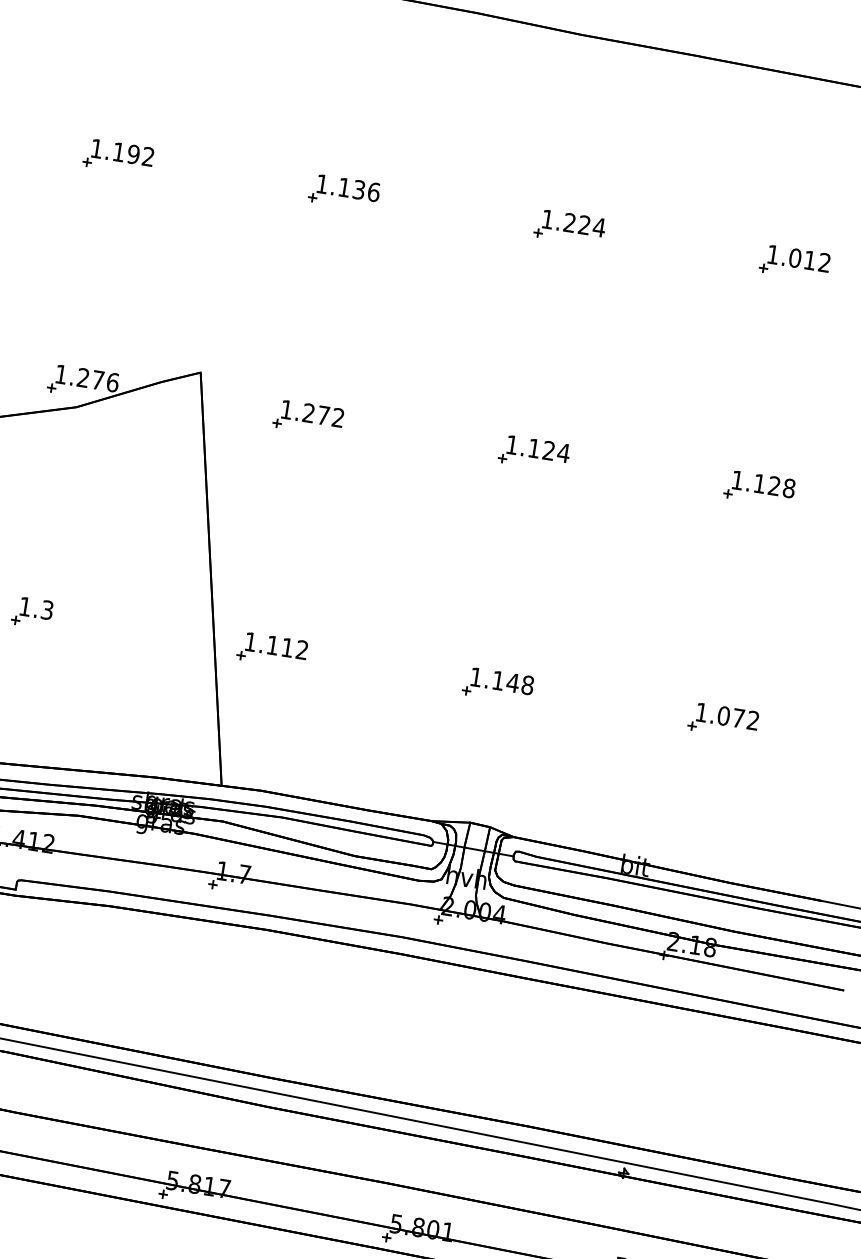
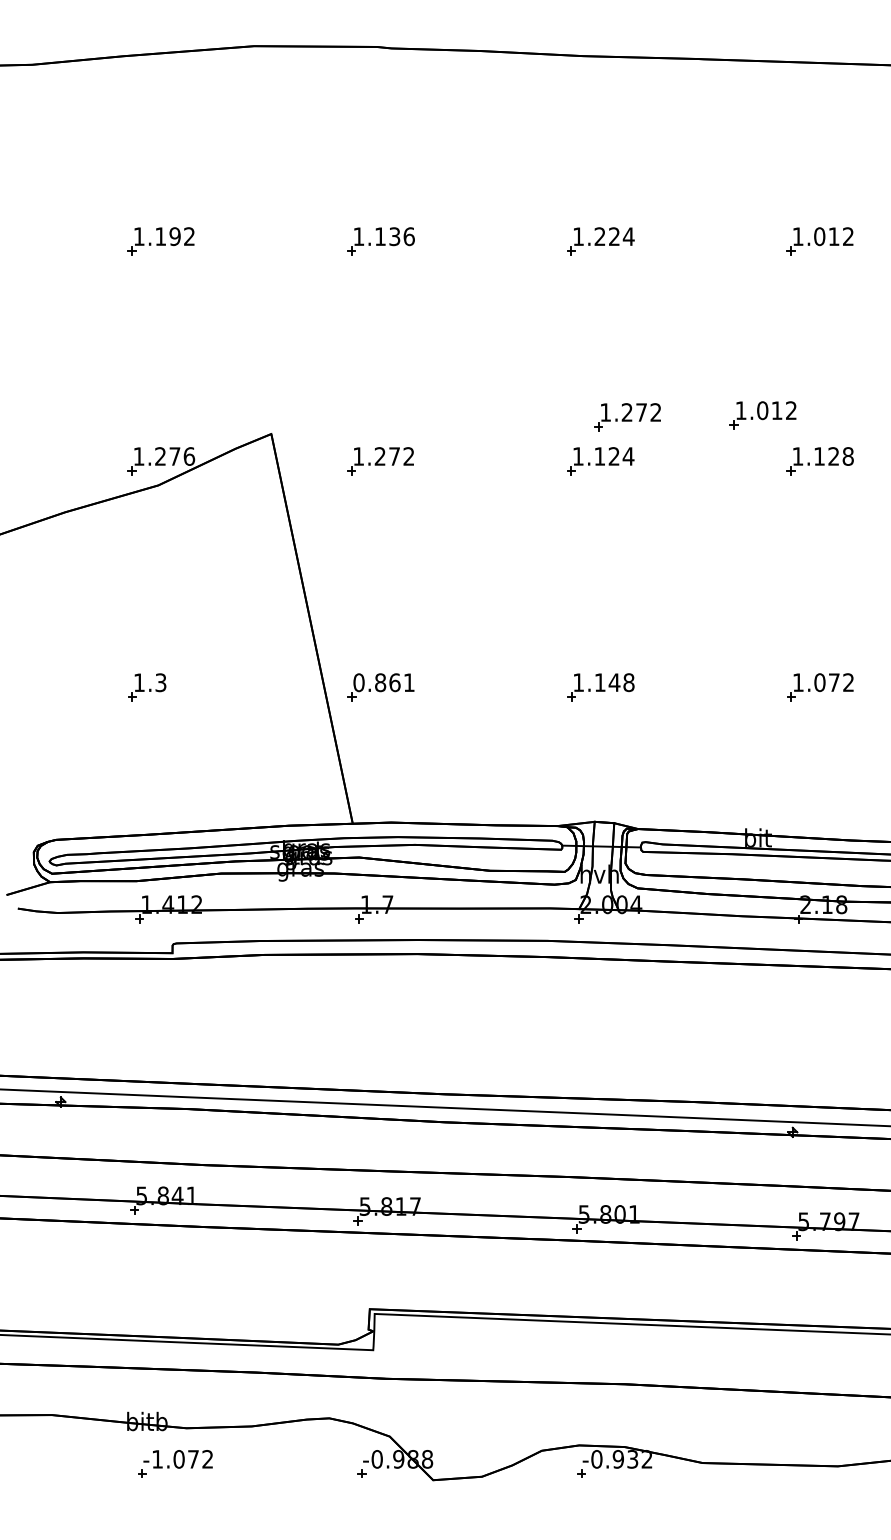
part: (568, 412) -> (627, 417), added
part: (707, 432) -> (762, 415), added
text: (275, 645) -> (383, 682), 1.112 -> 0.861

